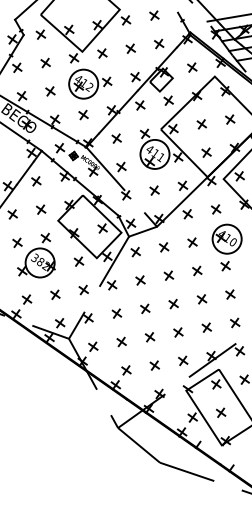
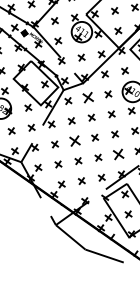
part: (164, 247) -> (88, 97), size x1.6
part: (145, 308) -> (75, 140), size x1.6
part: (206, 327) -> (118, 154), size x1.6

